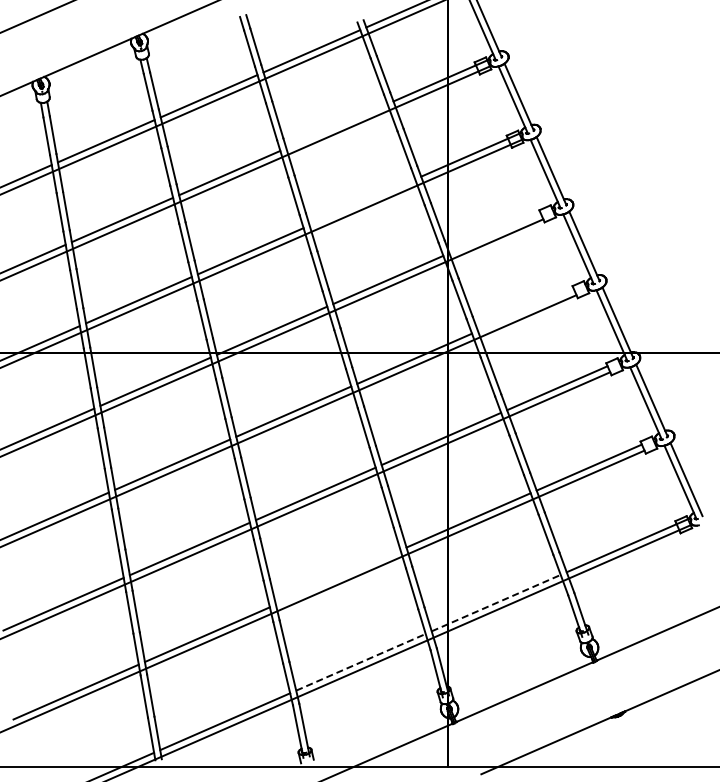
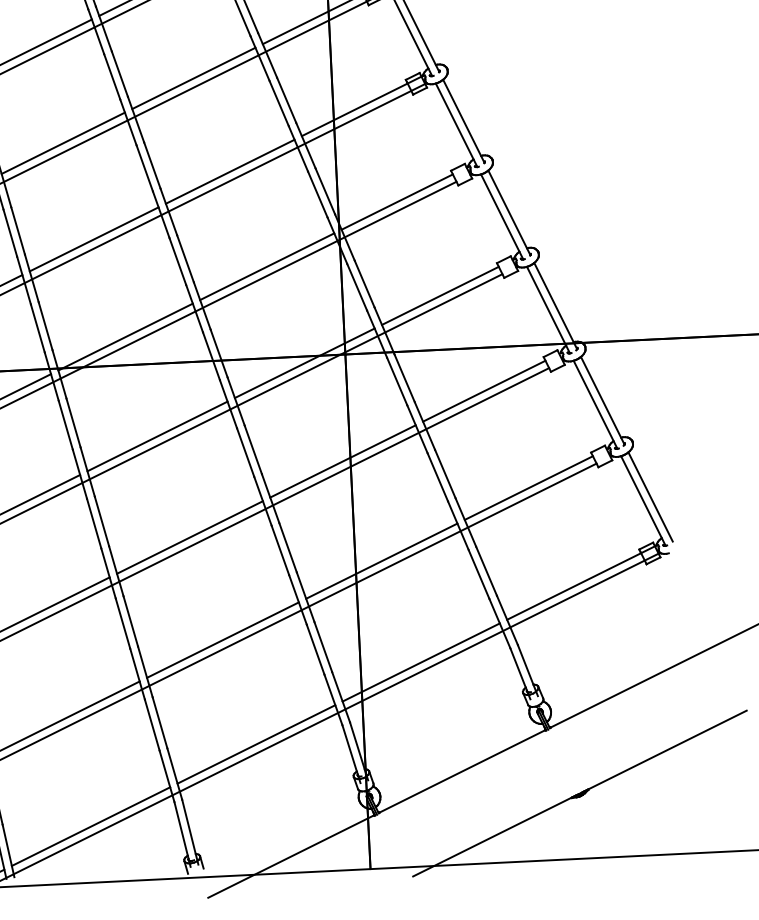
line: (336, 126) -> (193, 78), added
line: (362, 202) -> (230, 171), added
line: (494, 233) -> (396, 202), added
line: (525, 310) -> (439, 296), added
line: (337, 577) -> (222, 640), added
line: (496, 602) -> (421, 661), dashed -> solid
line: (360, 662) -> (255, 744), dashed -> solid

